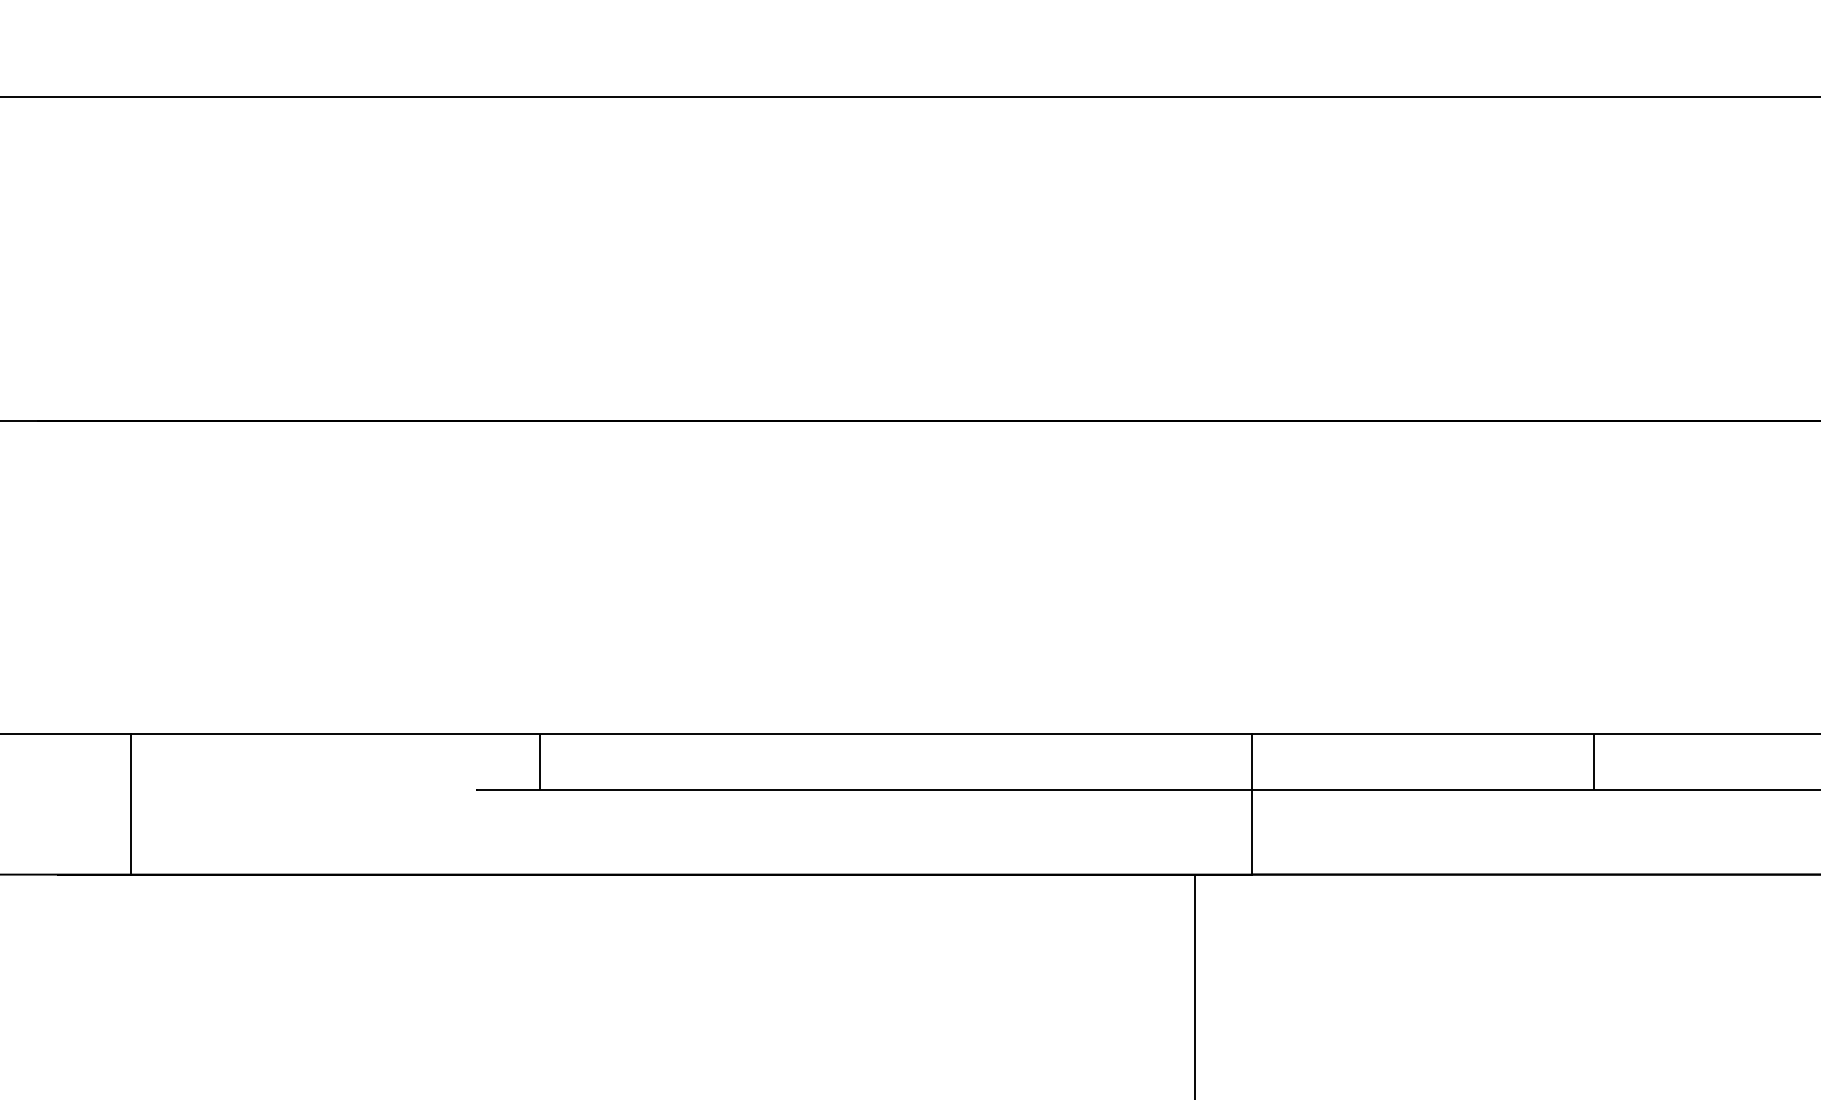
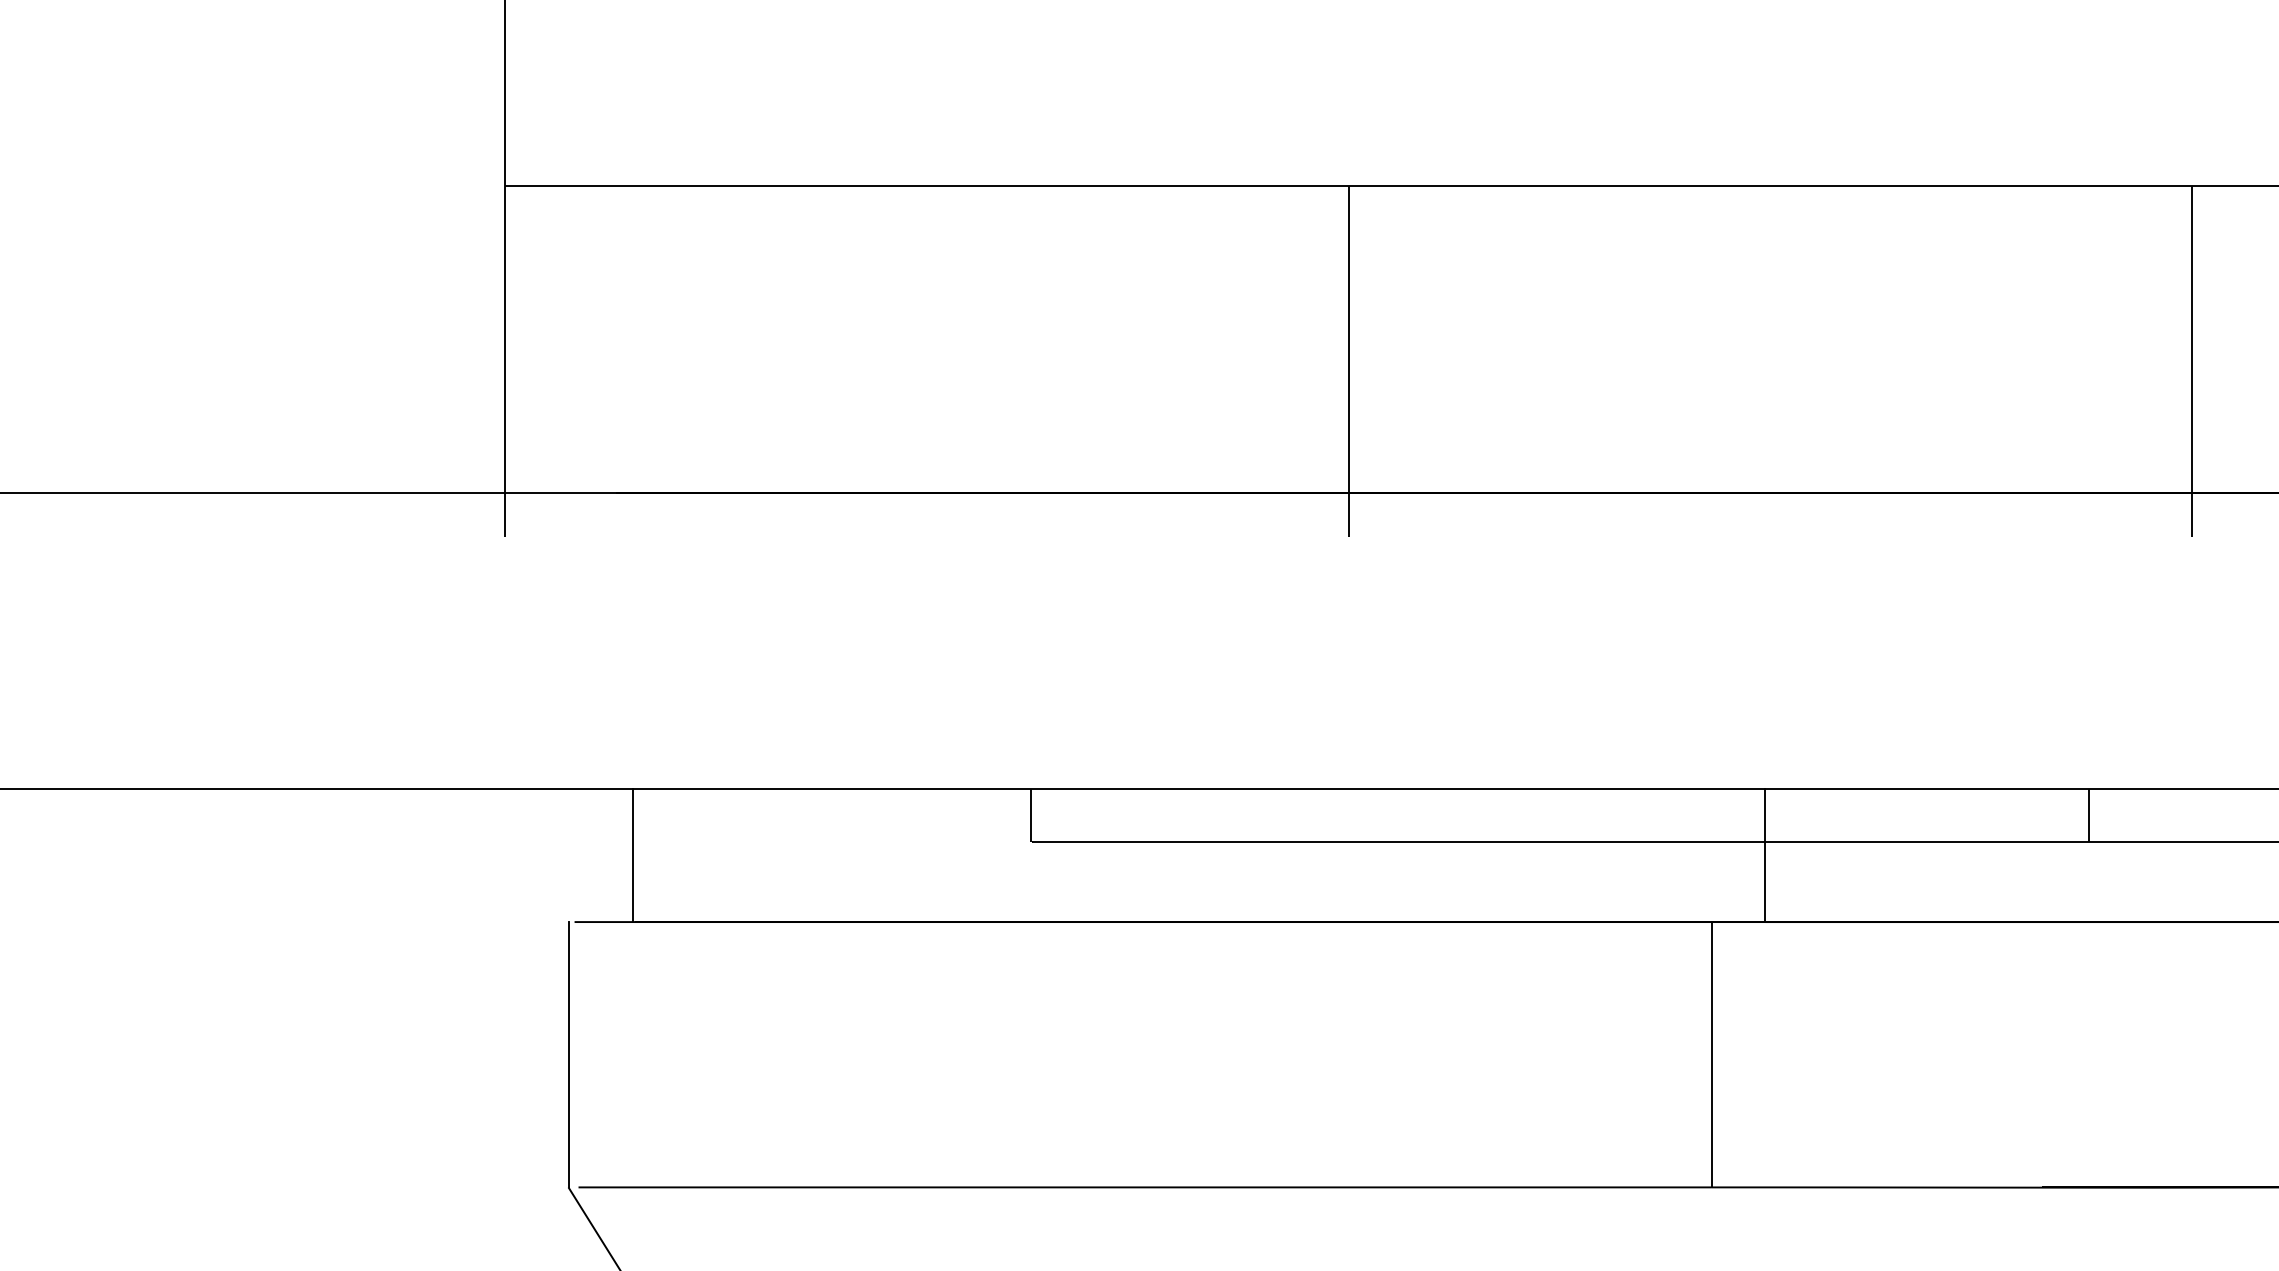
line: (811, 281) -> (1348, 361), added
line: (1702, 281) -> (2191, 361), added
line: (540, 761) -> (1031, 815), moved
line: (130, 804) -> (632, 855), moved

